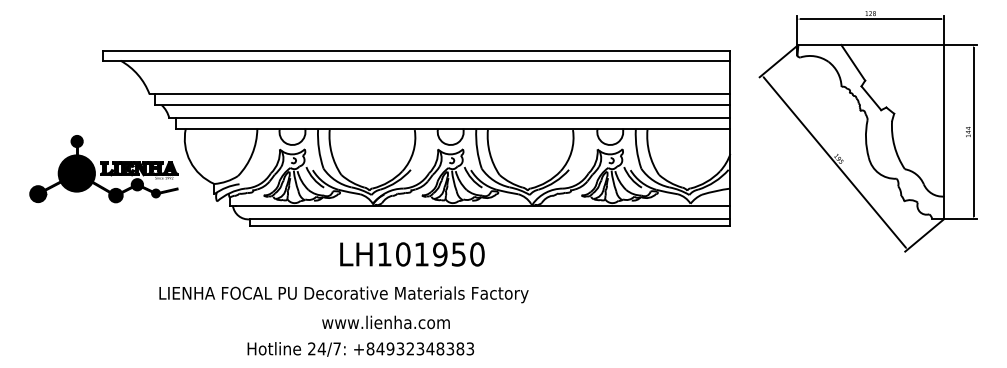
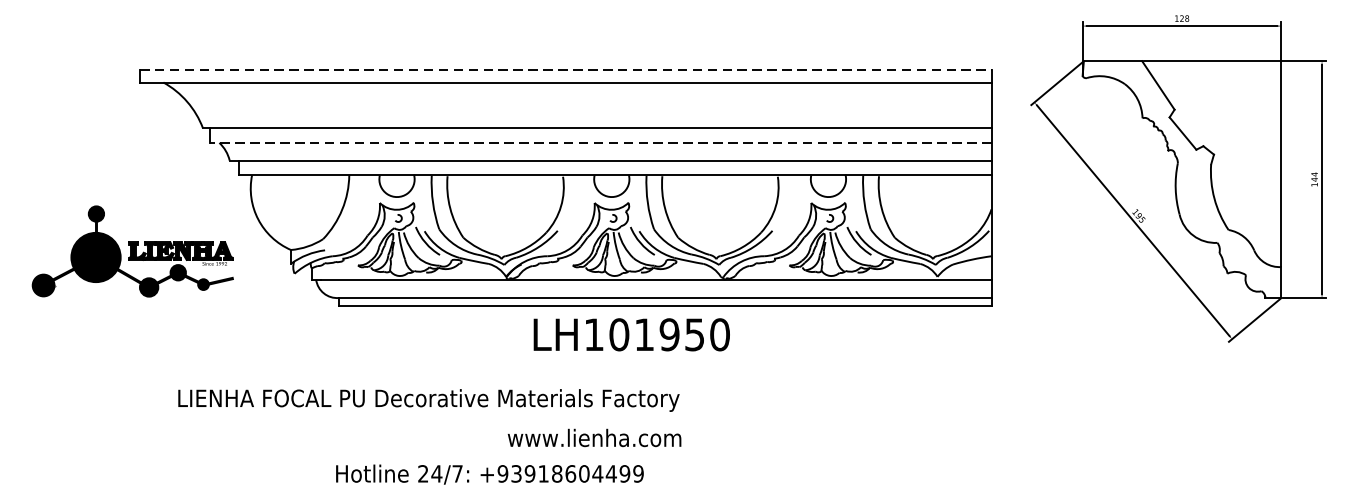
line: (416, 51) -> (565, 70), solid -> dashed
line: (442, 105) -> (600, 143), solid -> dashed
part: (103, 169) -> (132, 252), moved
text: (412, 254) -> (631, 334), moved
text: (343, 294) -> (428, 400), moved
text: (385, 322) -> (593, 438), moved
text: (420, 348) -> (570, 473), +84932348383 -> +93918604499

